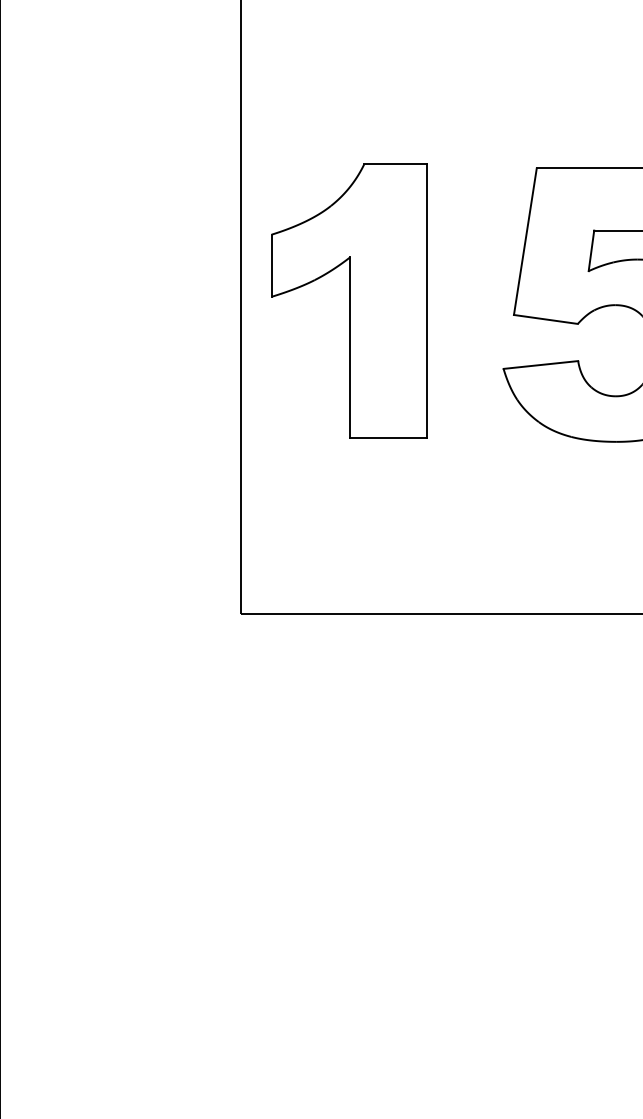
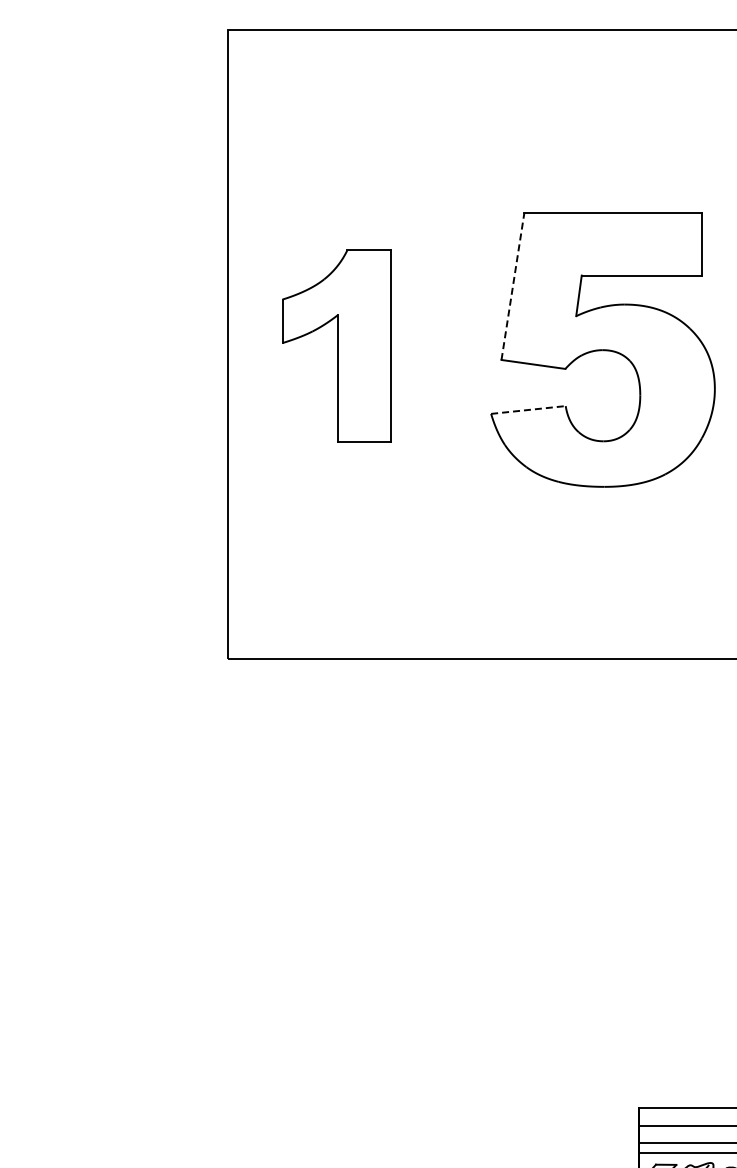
line: (524, 241) -> (512, 286), solid -> dashed
part: (348, 300) -> (336, 345), size x0.7
line: (540, 364) -> (528, 409), solid -> dashed

